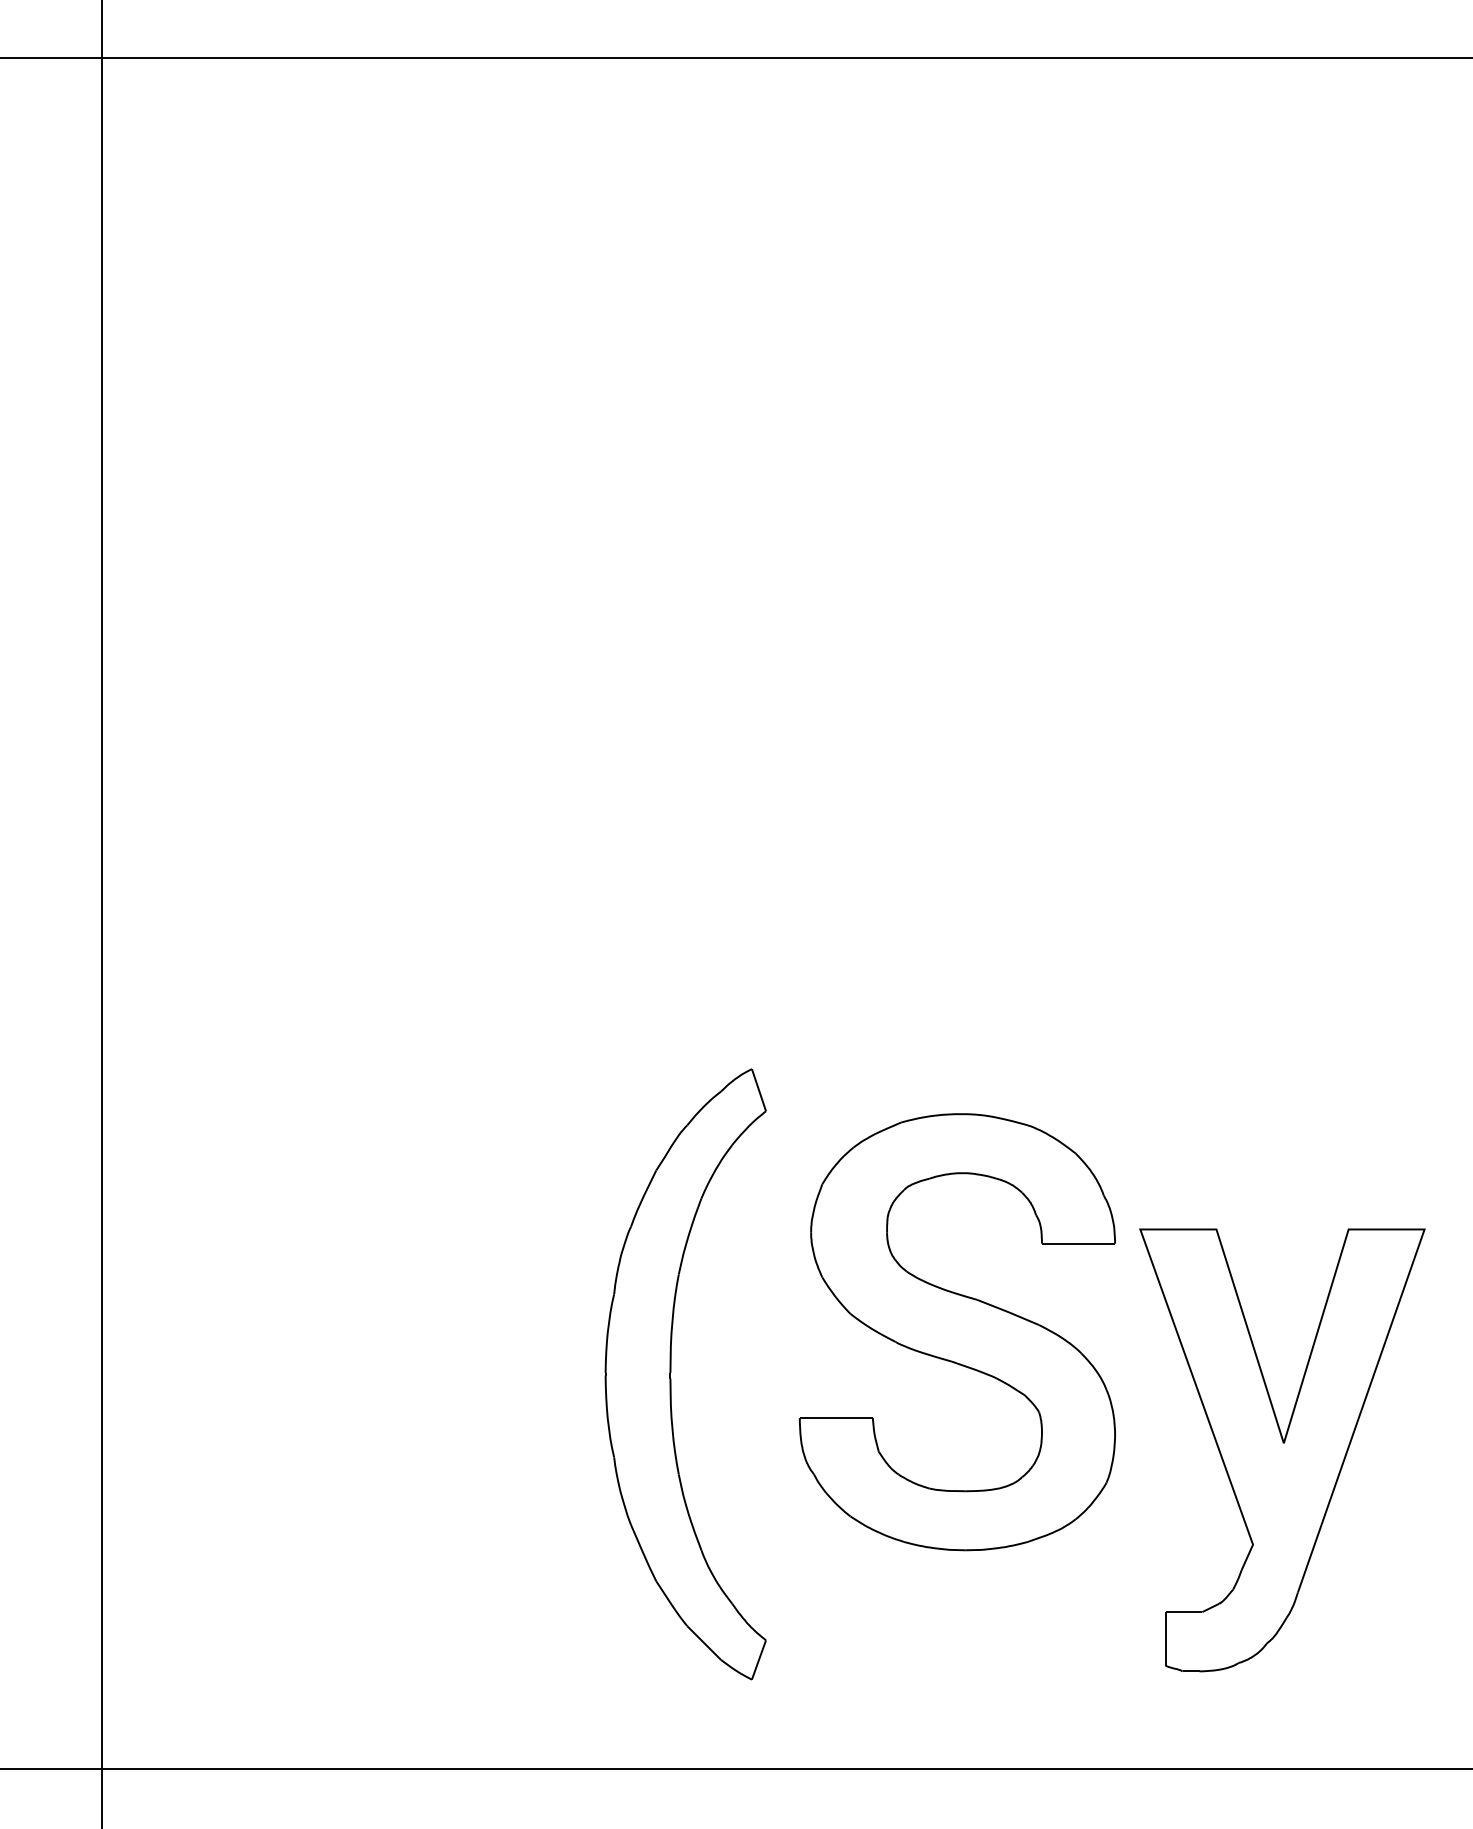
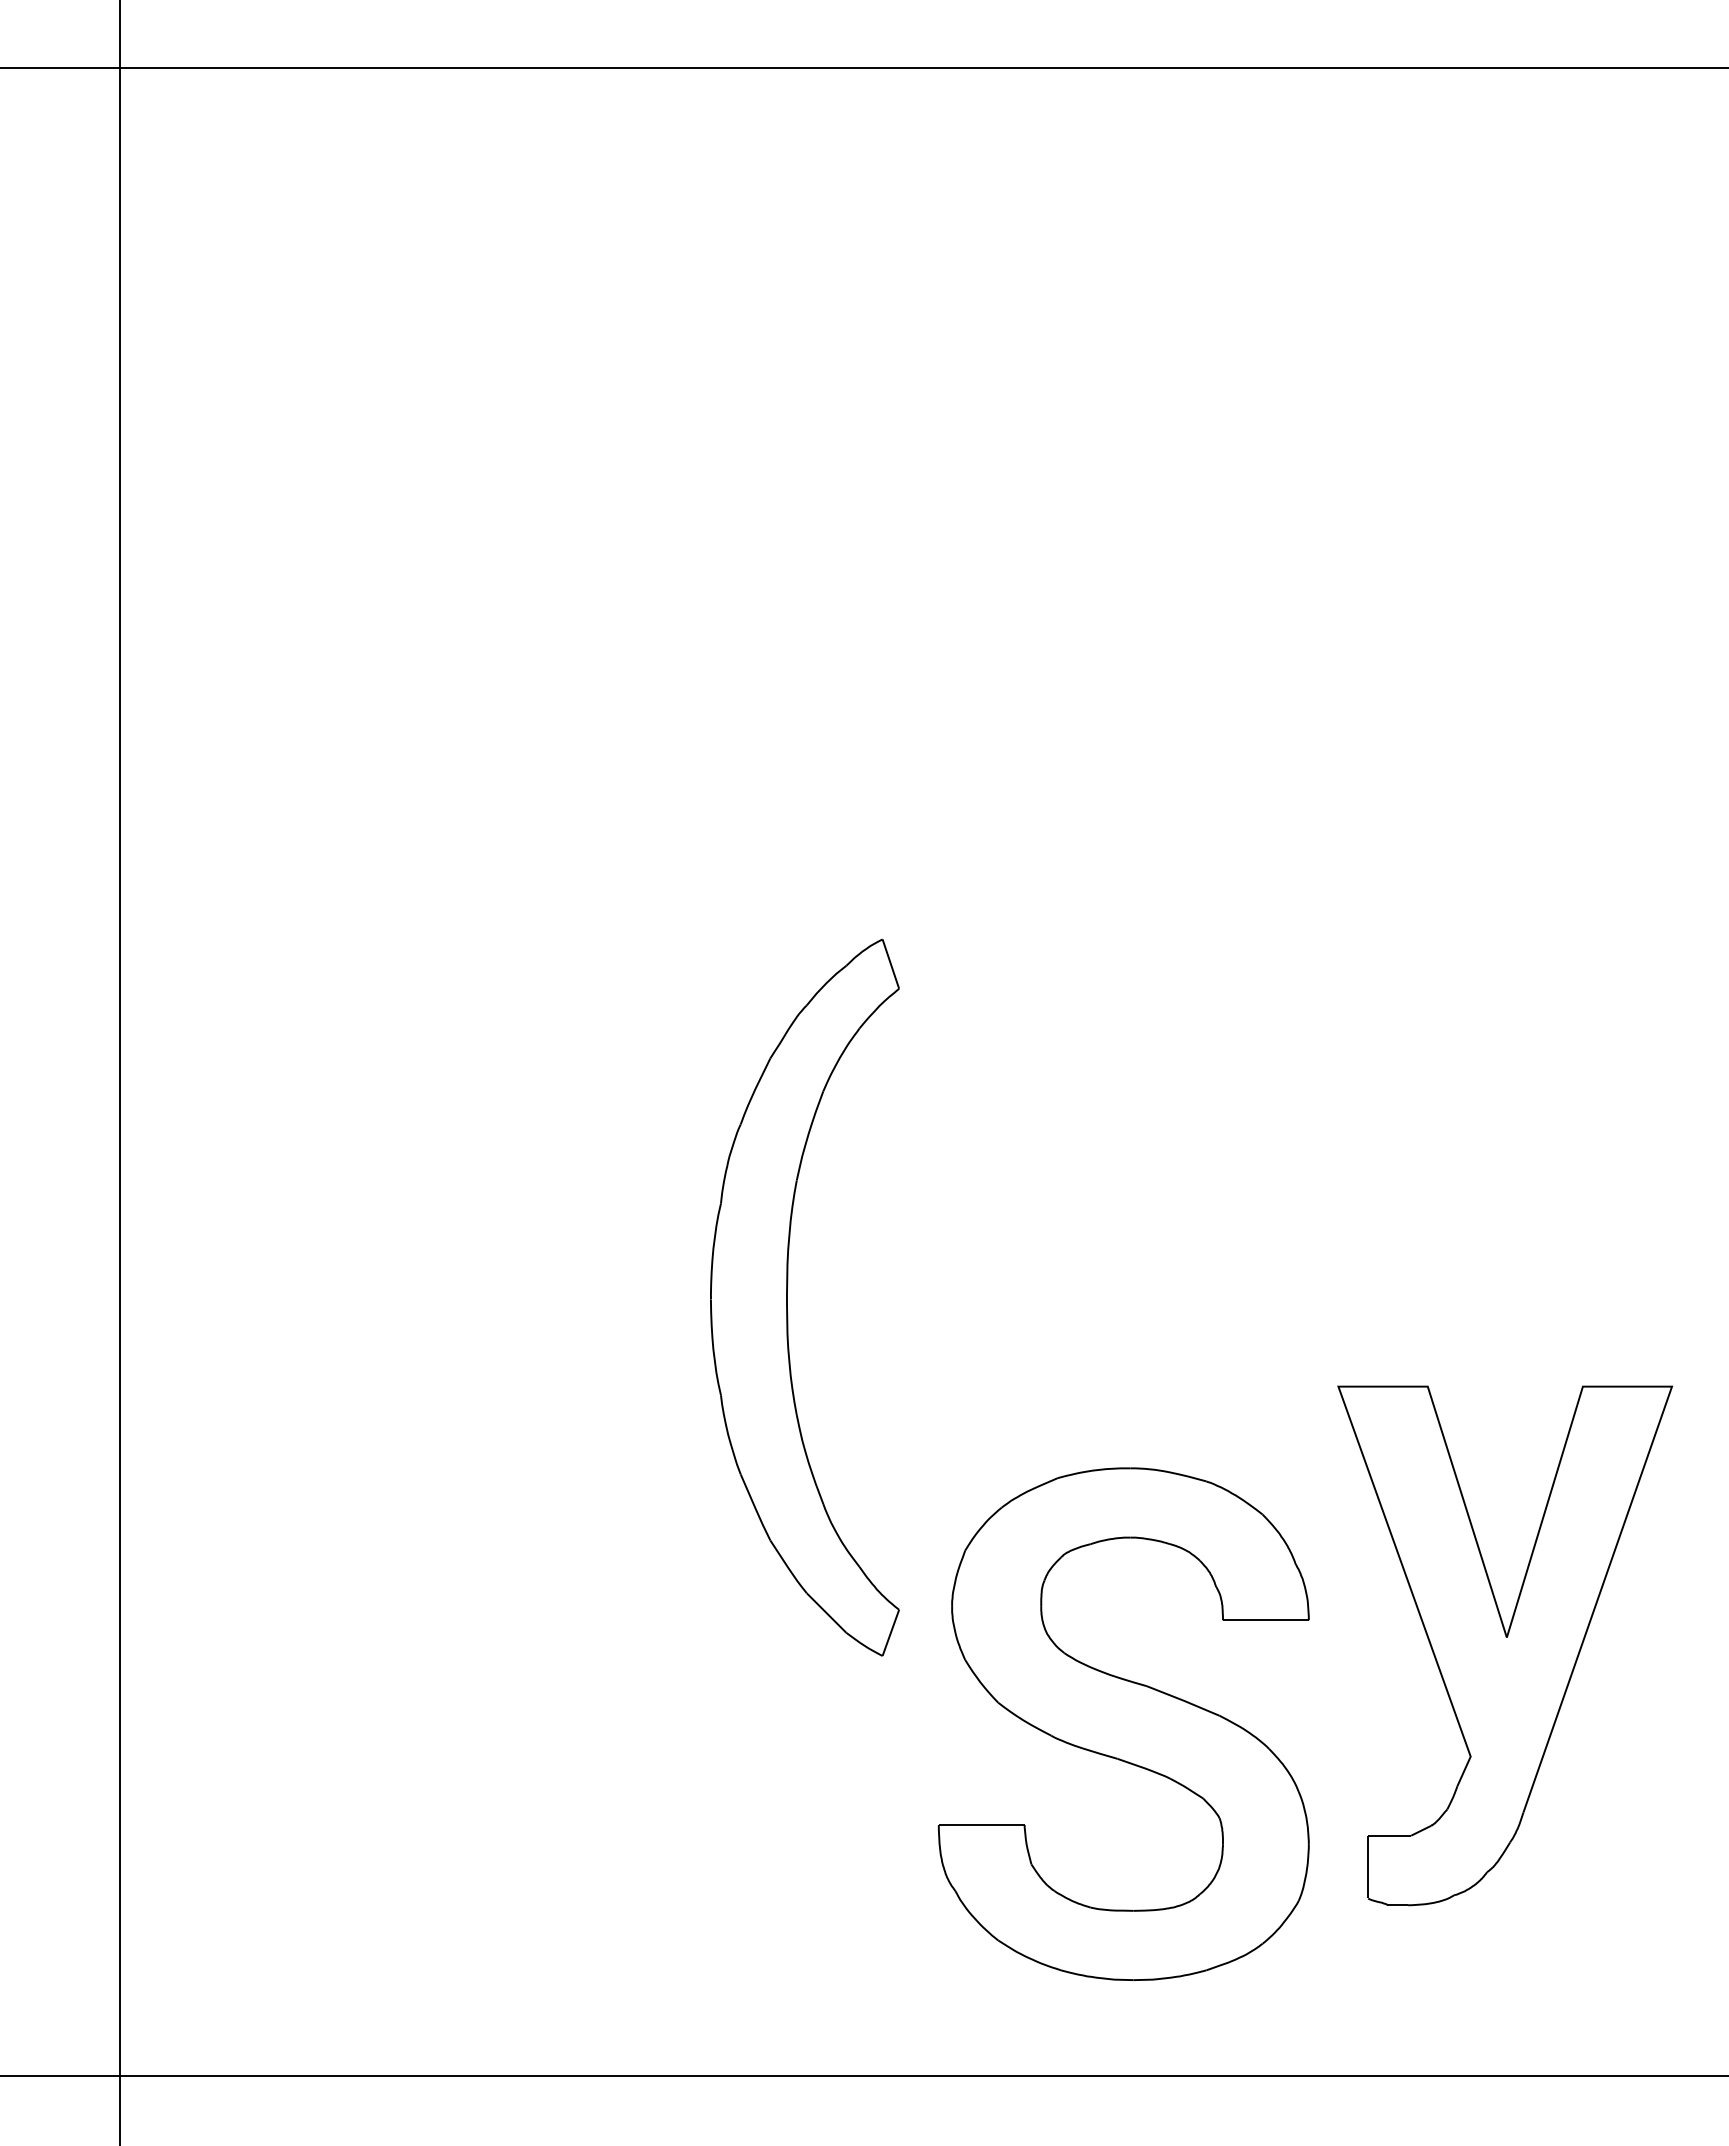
part: (957, 1331) -> (1123, 1723), moved
part: (670, 1374) -> (787, 1297), moved
part: (1281, 1450) -> (1504, 1645), moved

